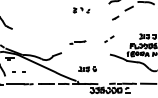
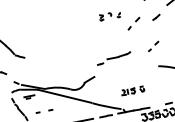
part: (97, 19) -> (133, 23), added
part: (77, 42) -> (113, 58), size x1.67

